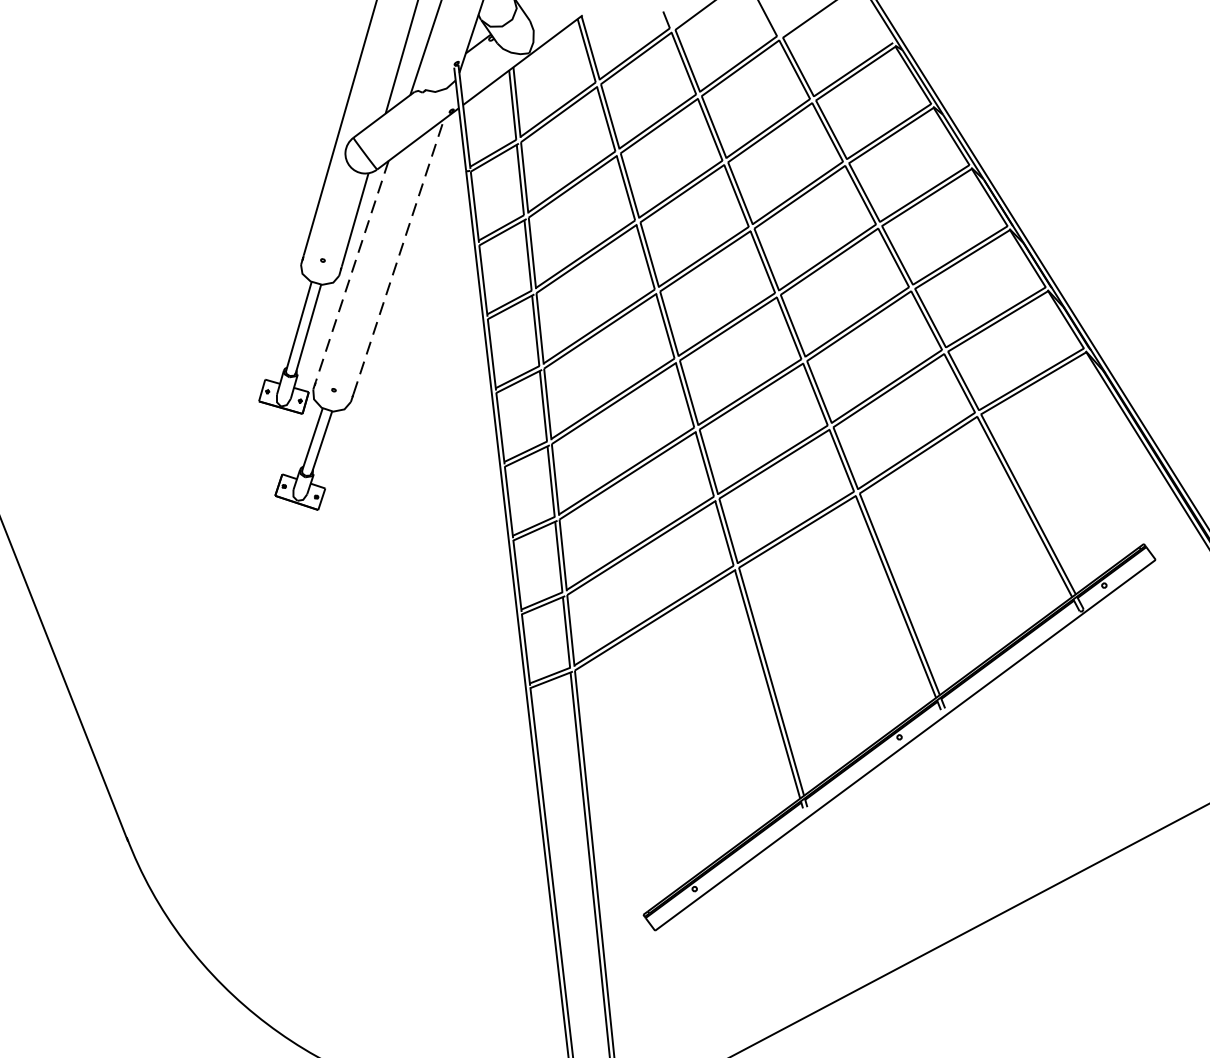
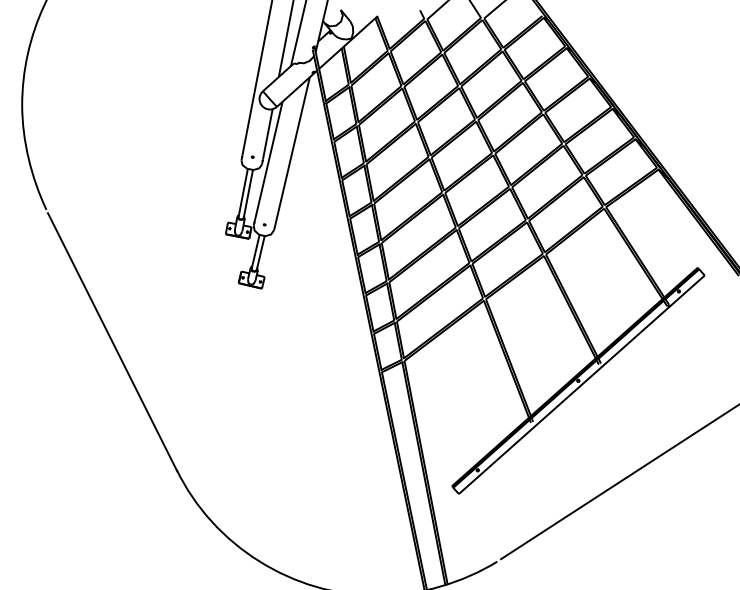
line: (398, 256) -> (292, 151), dashed -> solid
line: (351, 271) -> (268, 161), dashed -> solid

